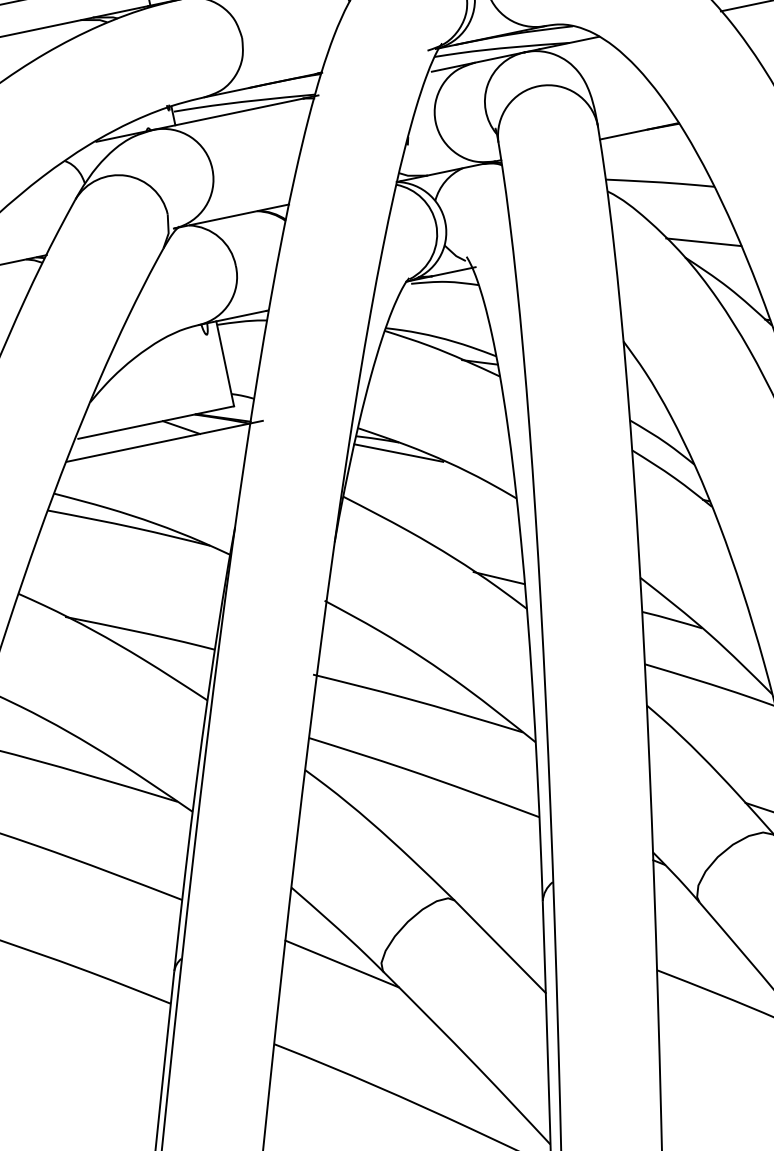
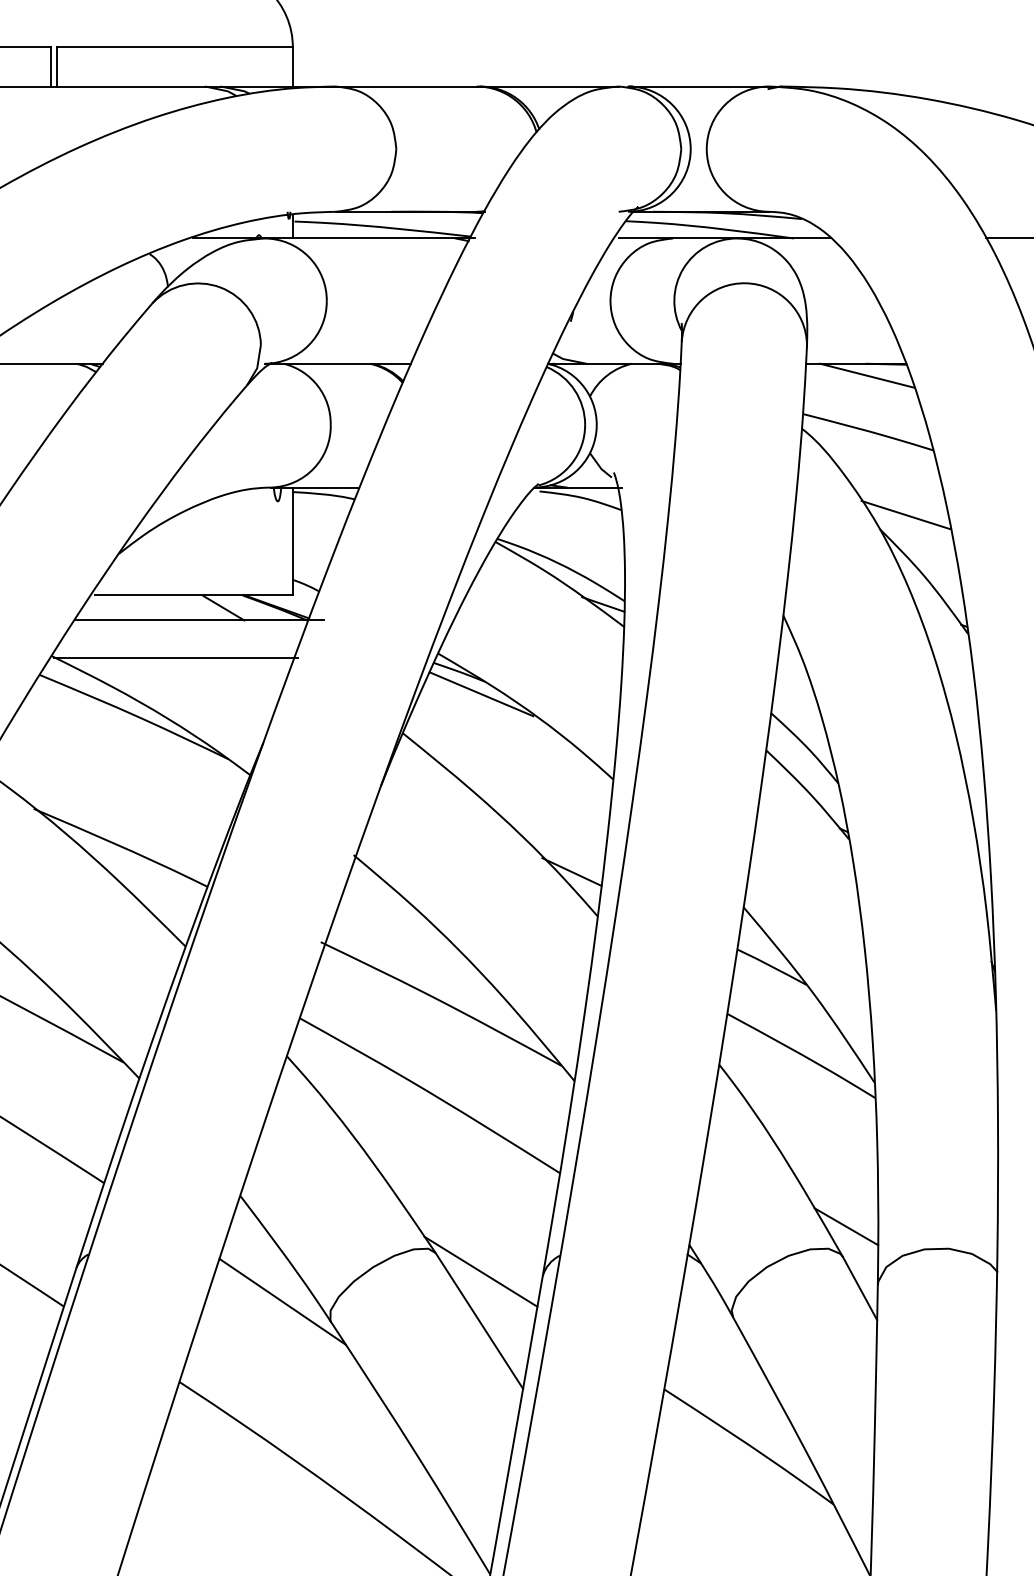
line: (650, 138) -> (867, 375), added
line: (152, 475) -> (175, 658), added
line: (492, 907) -> (480, 1271), added

